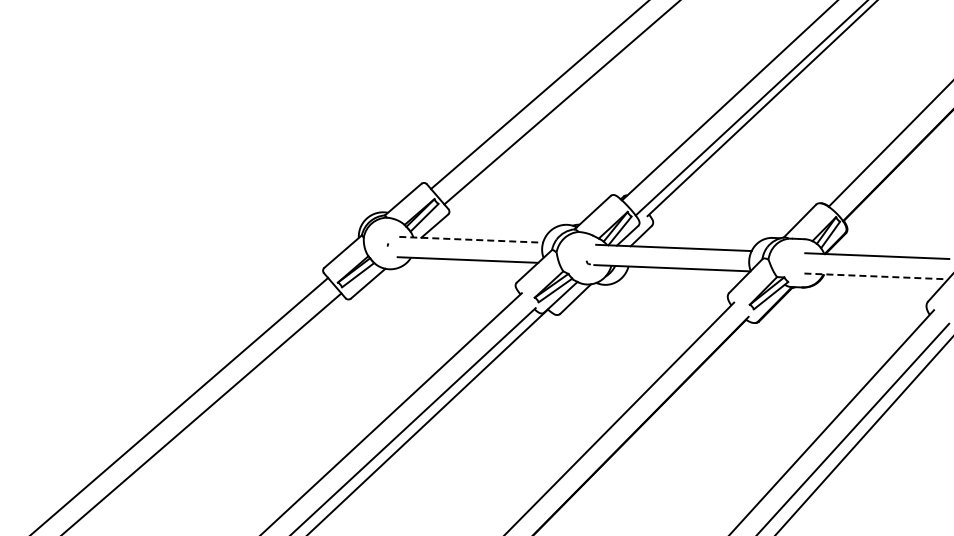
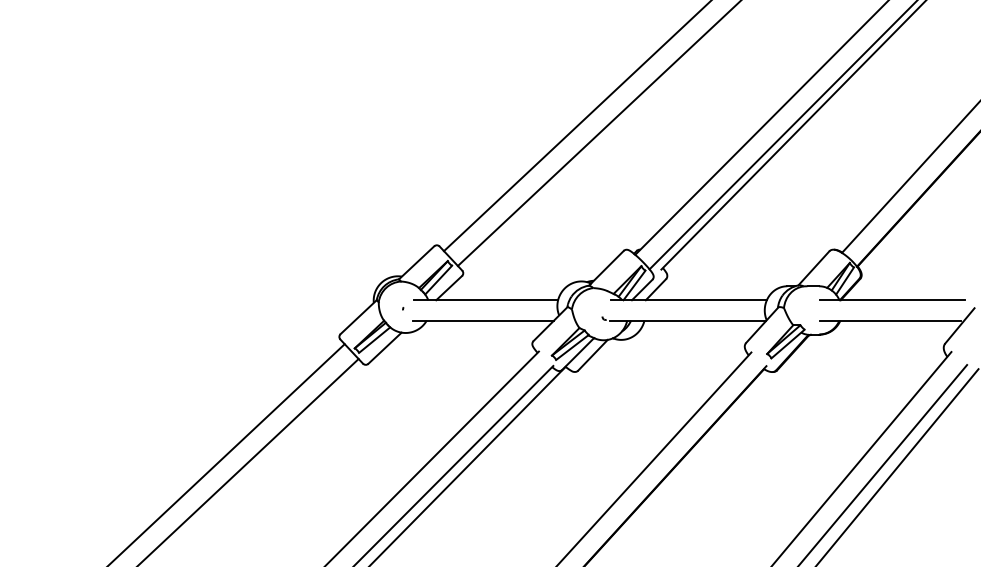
line: (471, 240) -> (486, 300), dashed -> solid
line: (875, 276) -> (891, 320), dashed -> solid

